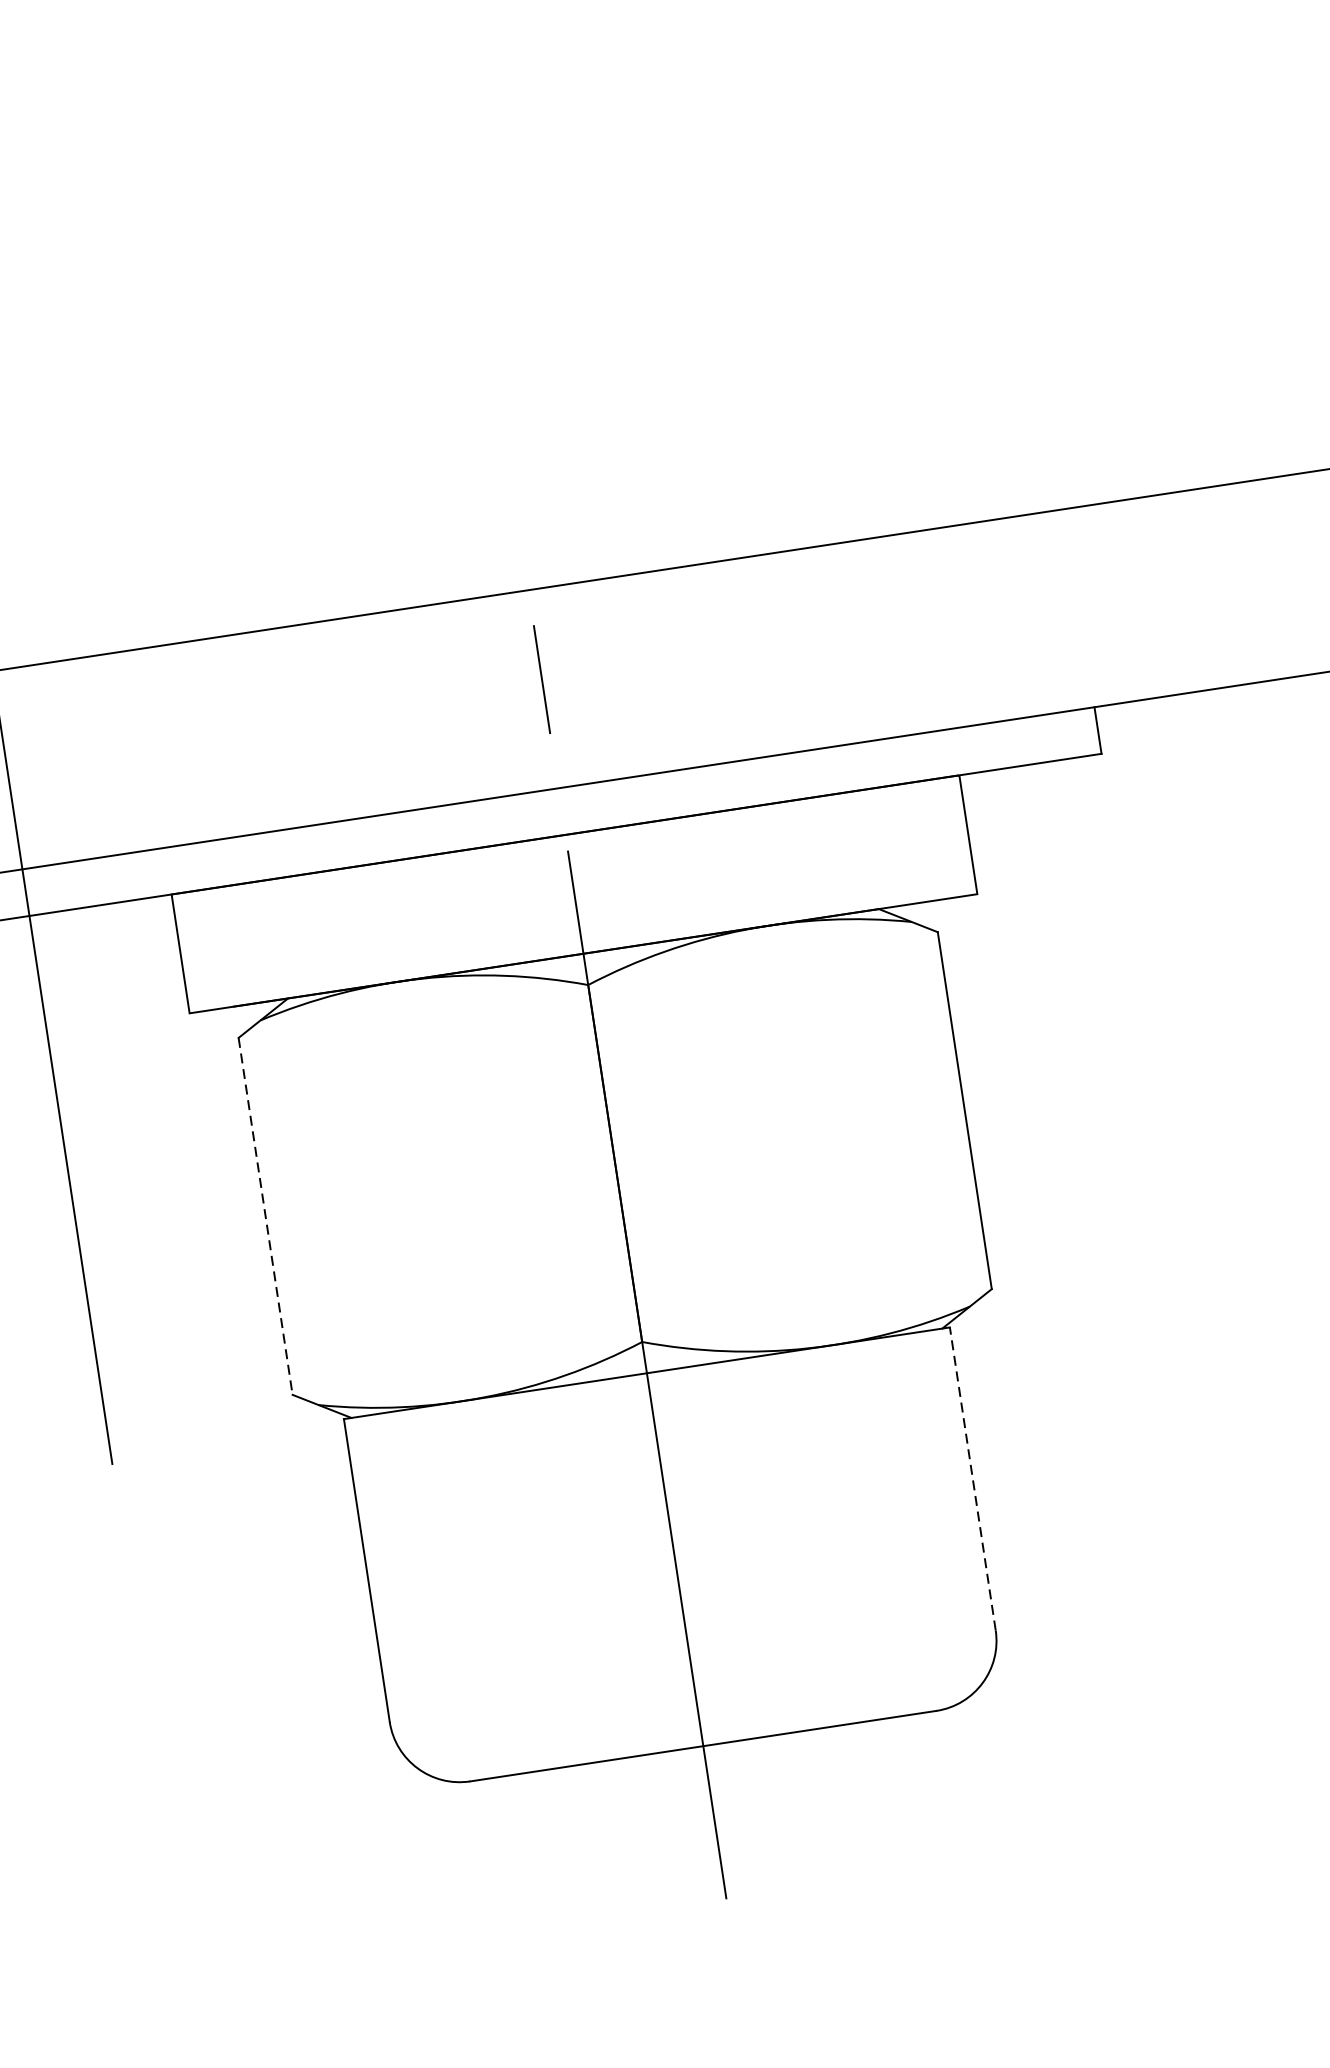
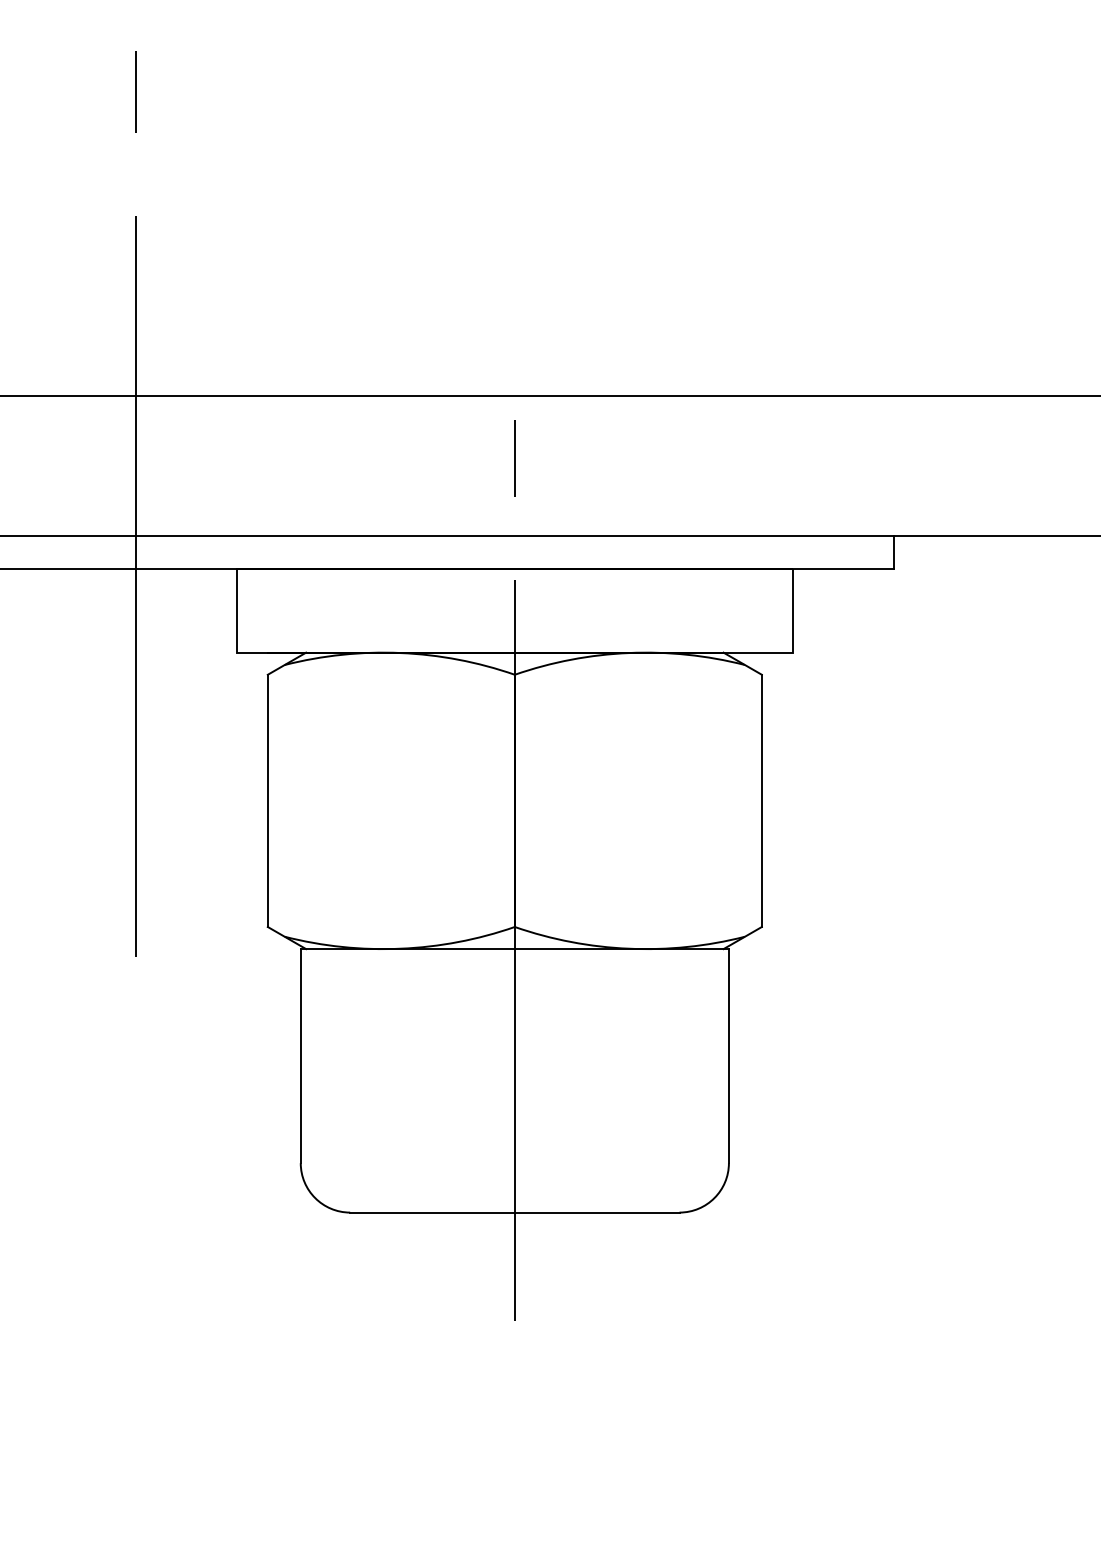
line: (265, 1217) -> (267, 801), dashed -> solid
line: (972, 1478) -> (728, 1055), dashed -> solid

